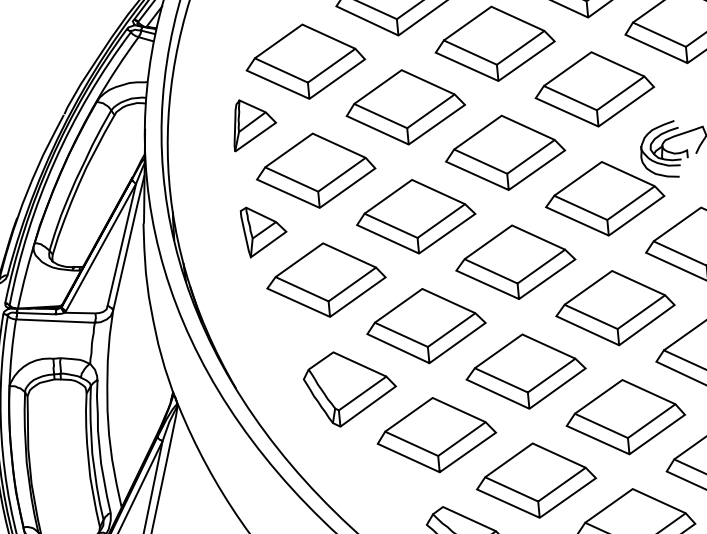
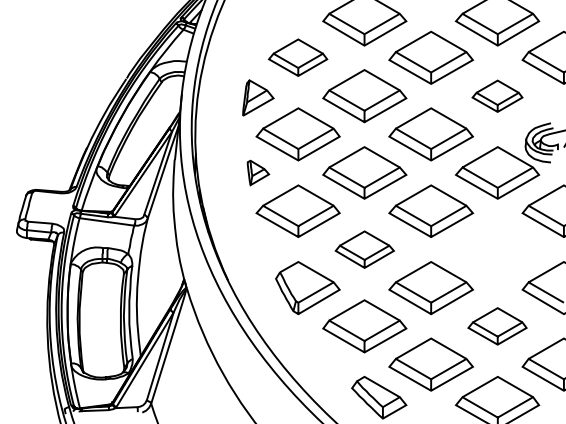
part: (304, 61) -> (297, 57), size x0.7
part: (594, 89) -> (497, 96), size x0.6
part: (264, 230) -> (258, 172), size x0.7
part: (615, 307) -> (497, 249), removed
part: (425, 325) -> (364, 249), size x0.7
part: (625, 417) -> (497, 326), size x0.7

